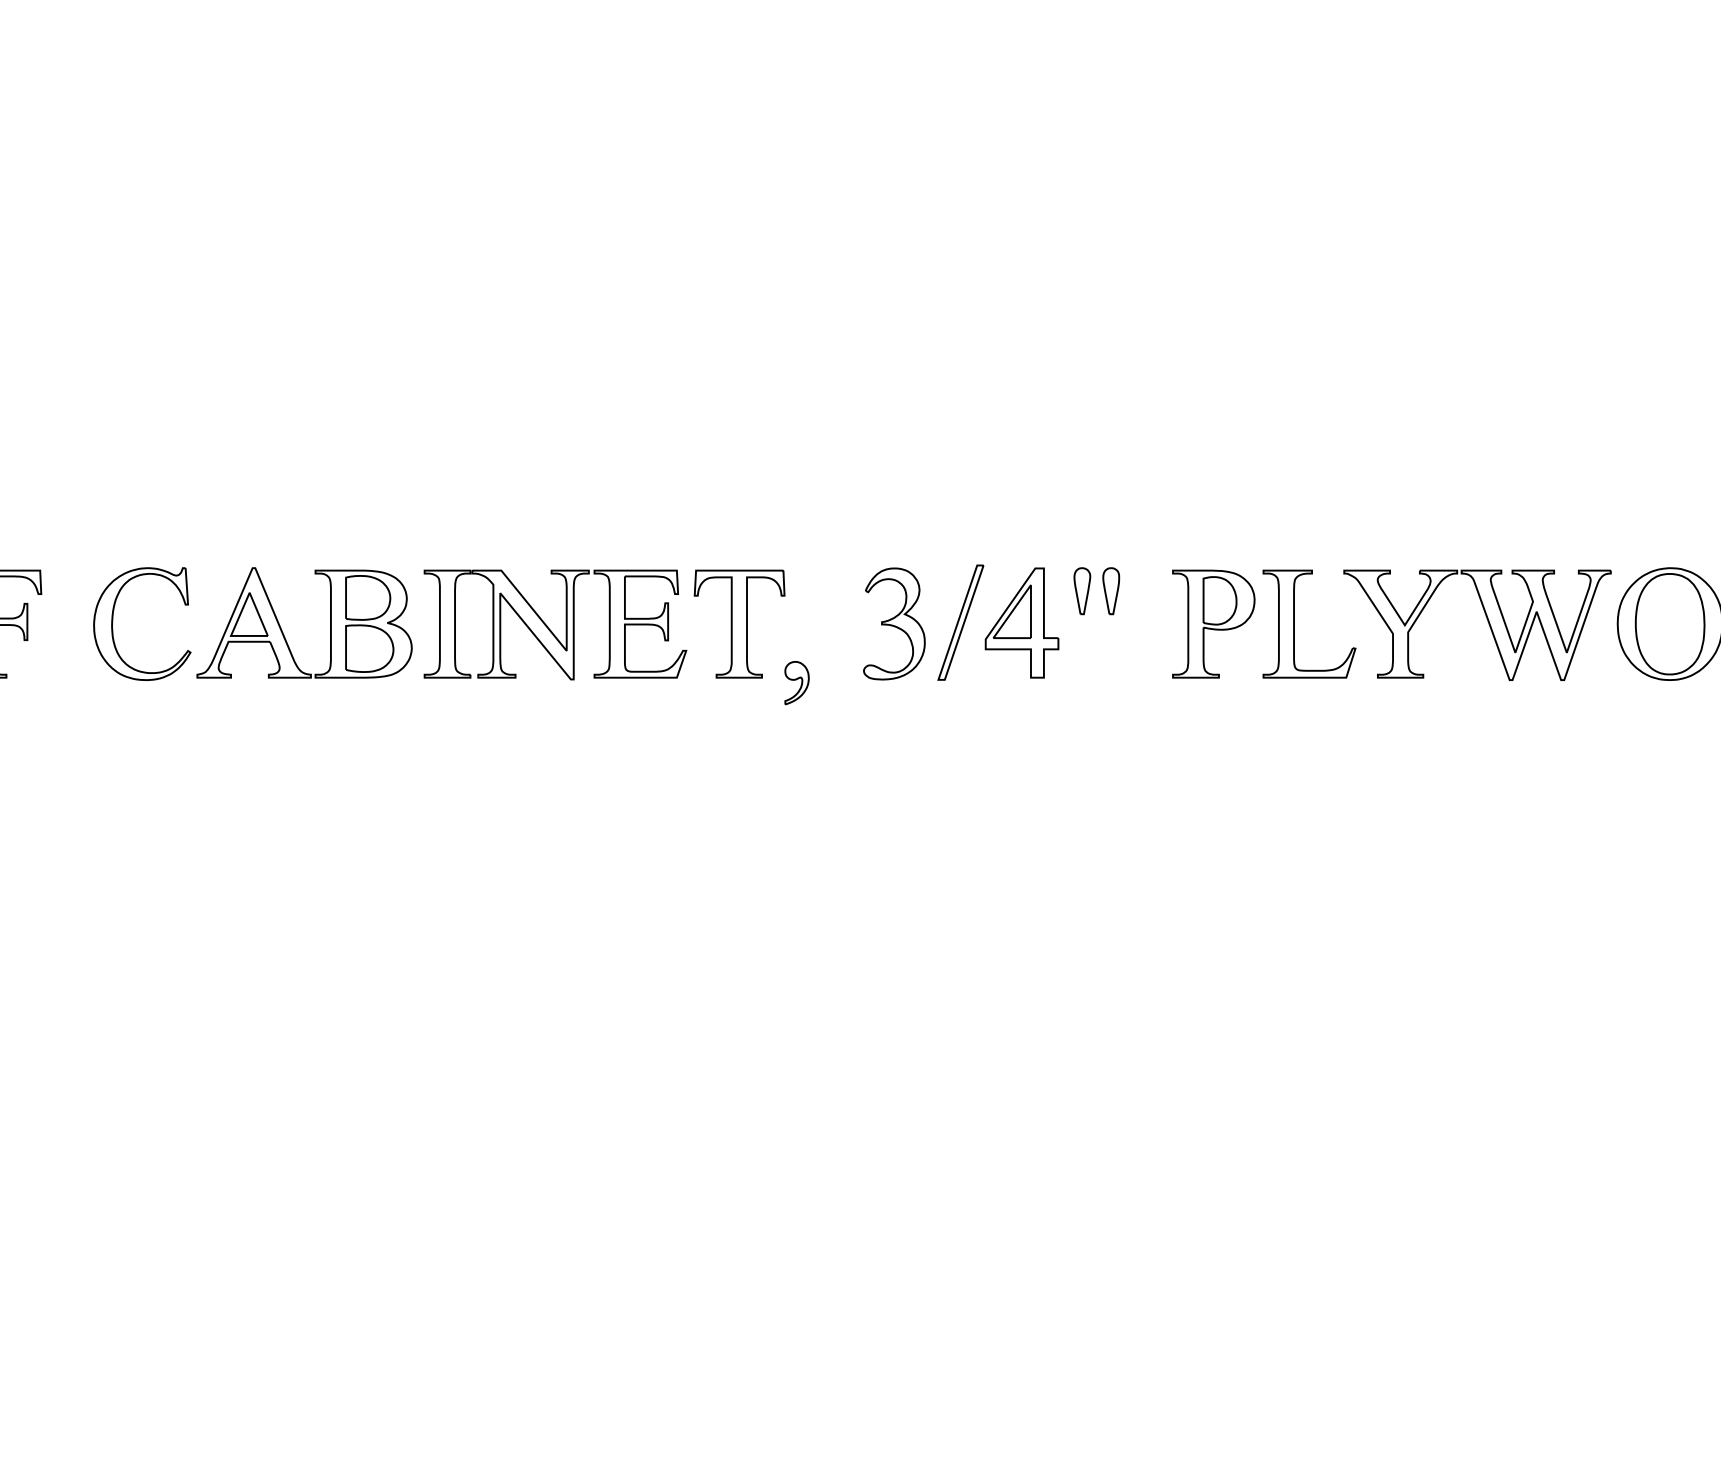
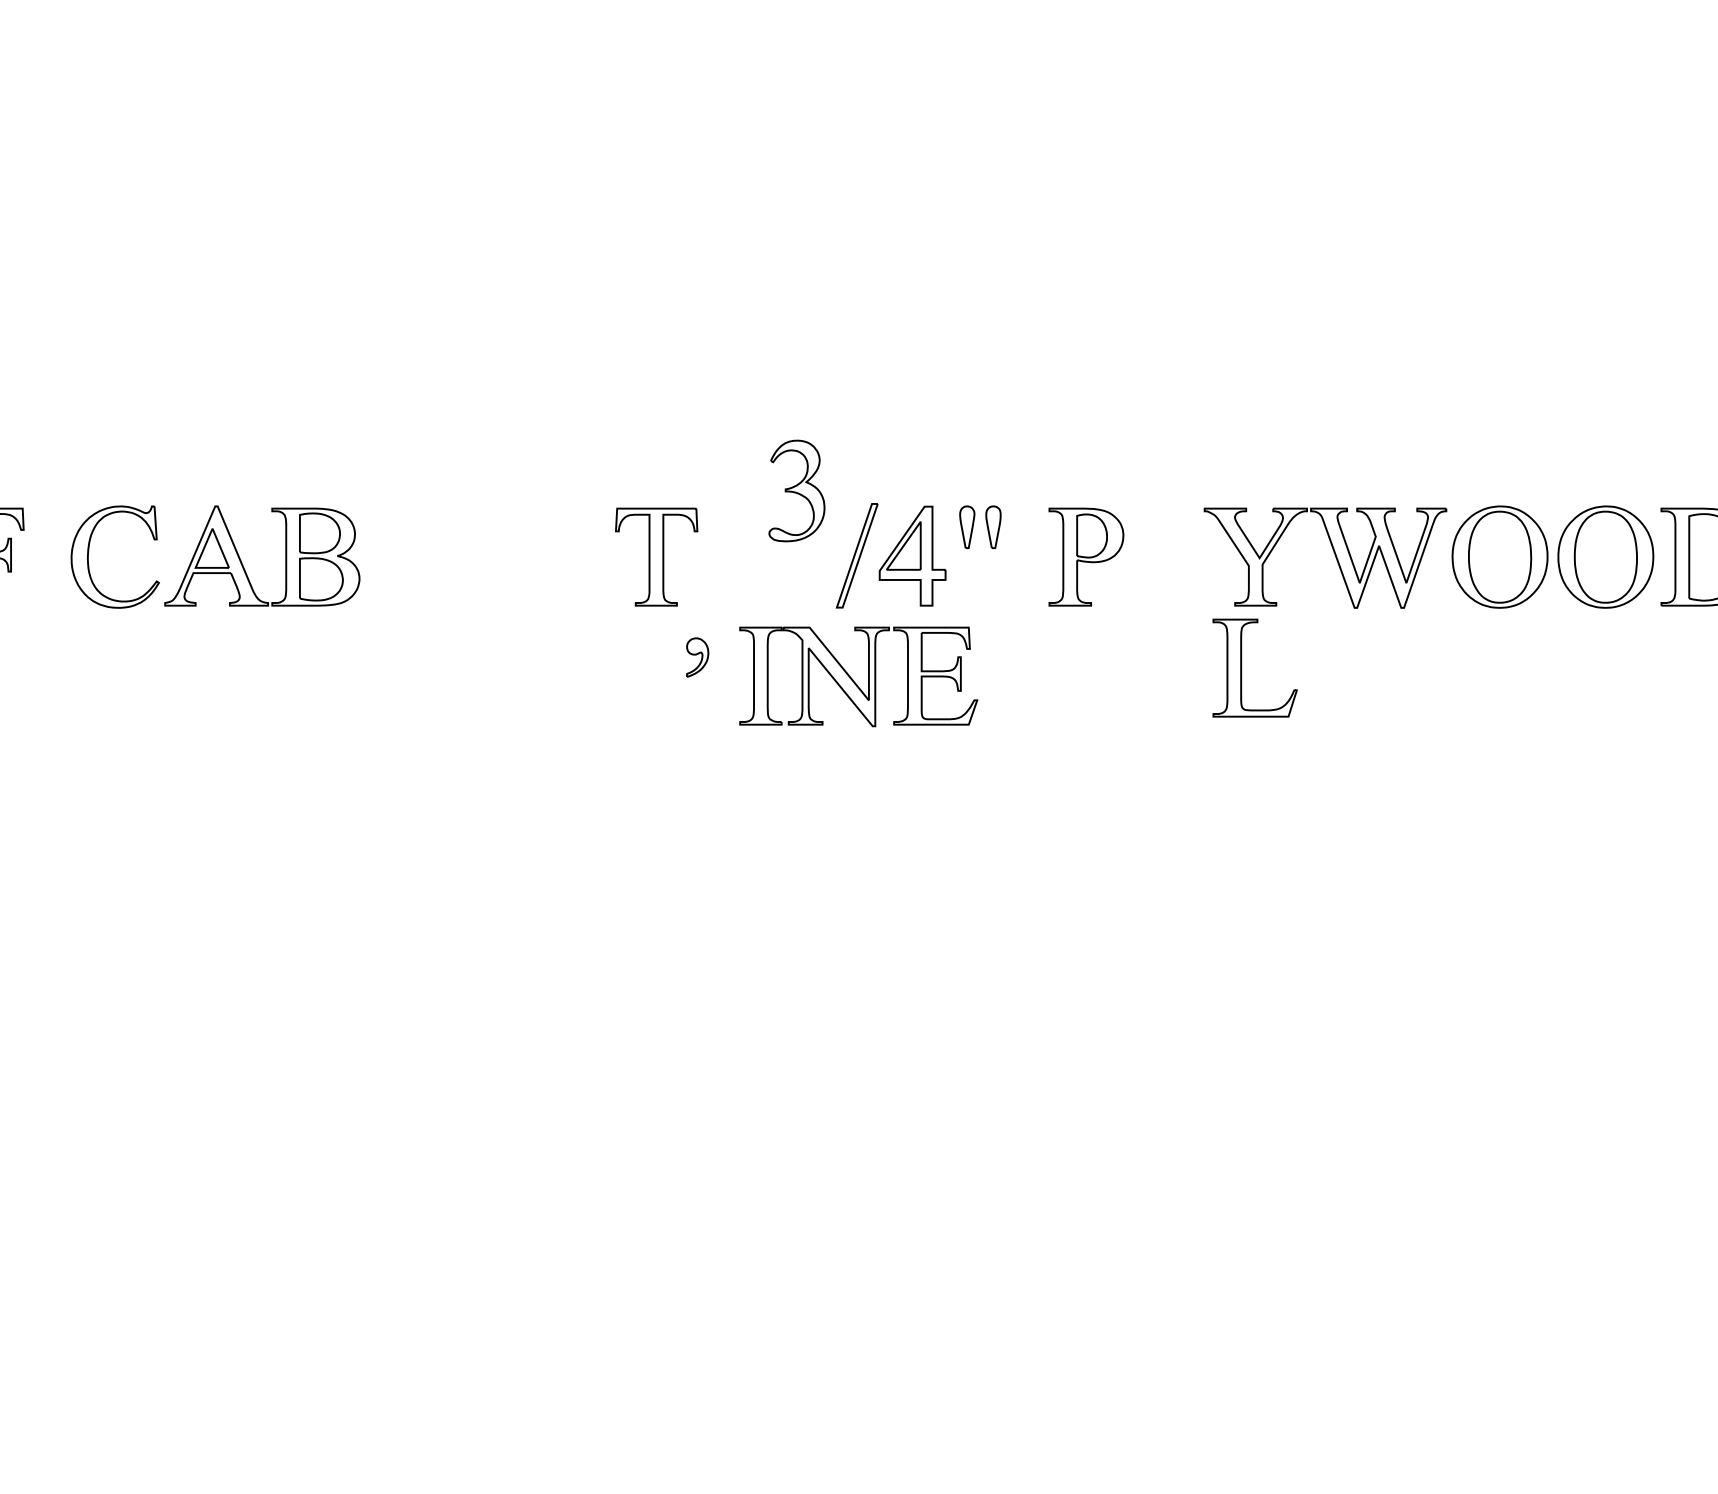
part: (893, 623) -> (796, 490), moved
part: (1295, 623) -> (1242, 667), moved
part: (555, 624) -> (858, 676), moved
part: (796, 683) -> (697, 657), moved

